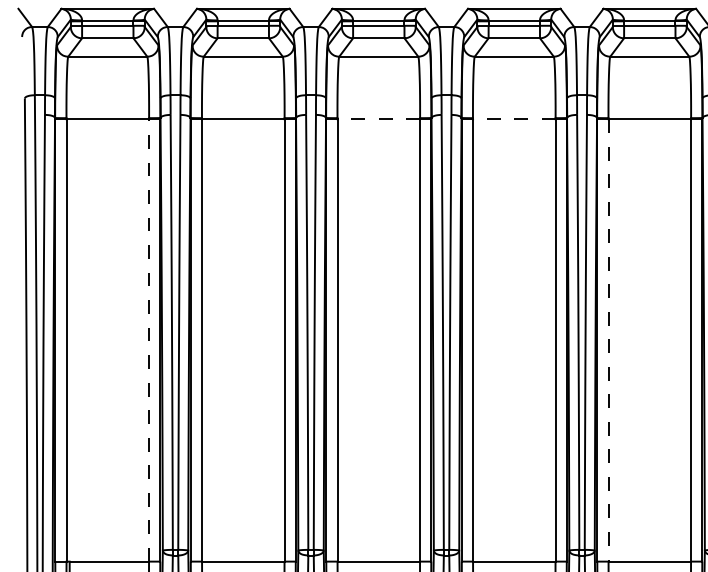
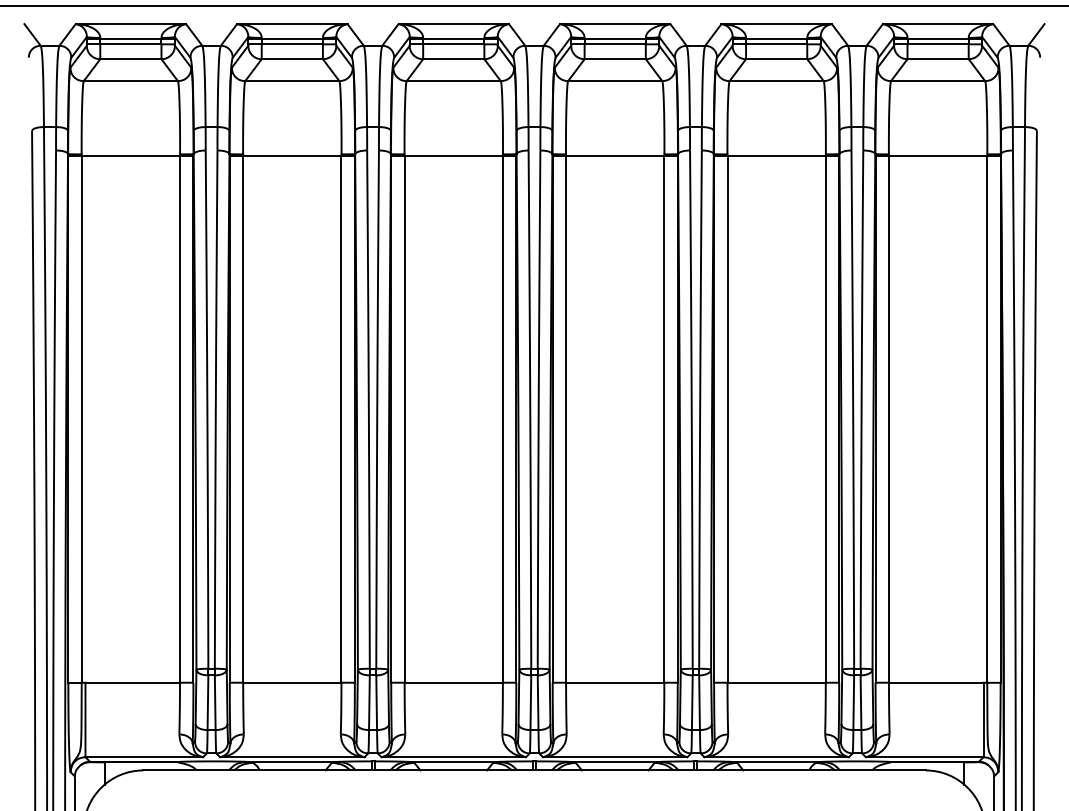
line: (378, 119) -> (453, 155), dashed -> solid
line: (513, 119) -> (614, 155), dashed -> solid
line: (149, 340) -> (180, 419), dashed -> solid
line: (608, 340) -> (727, 419), dashed -> solid

